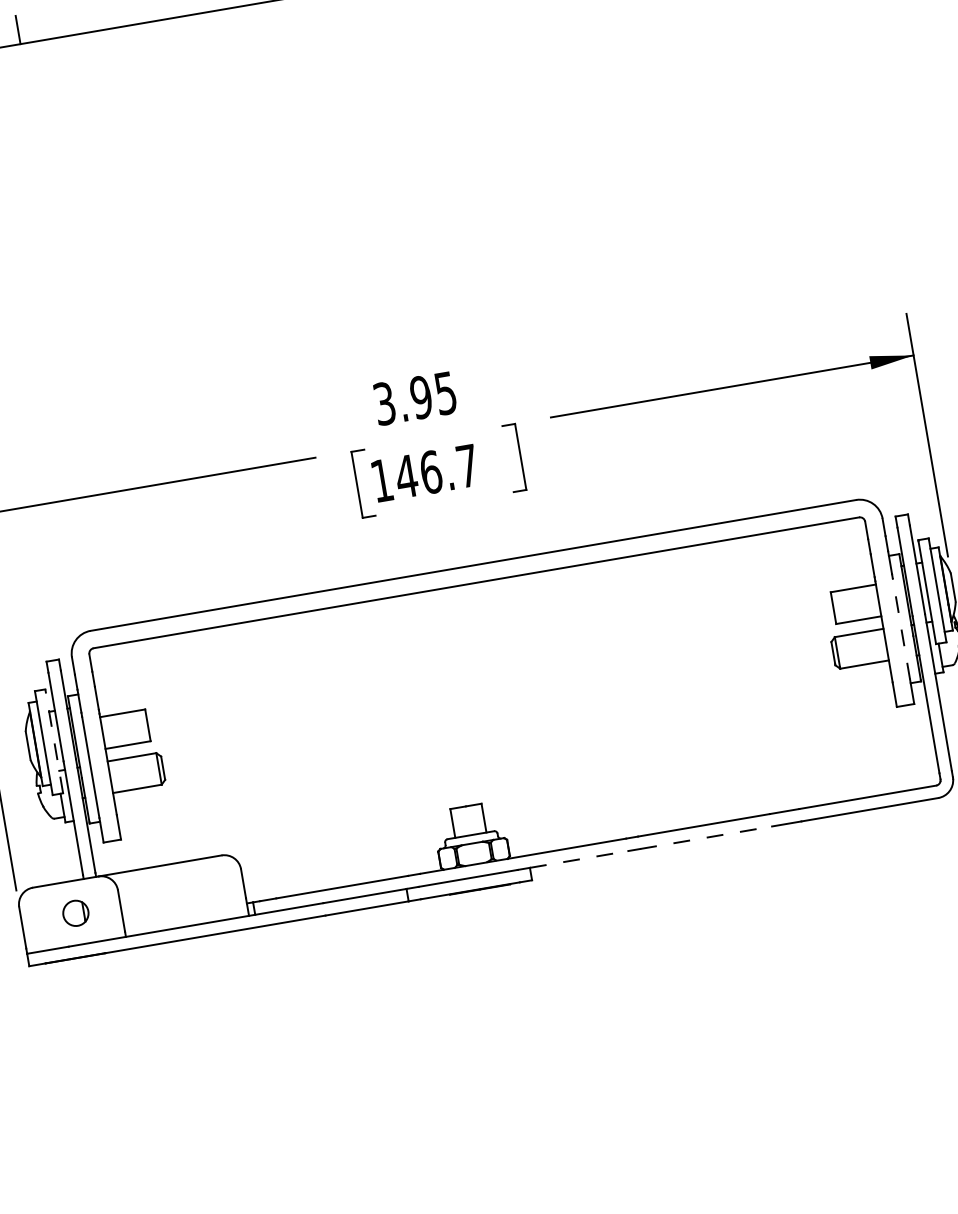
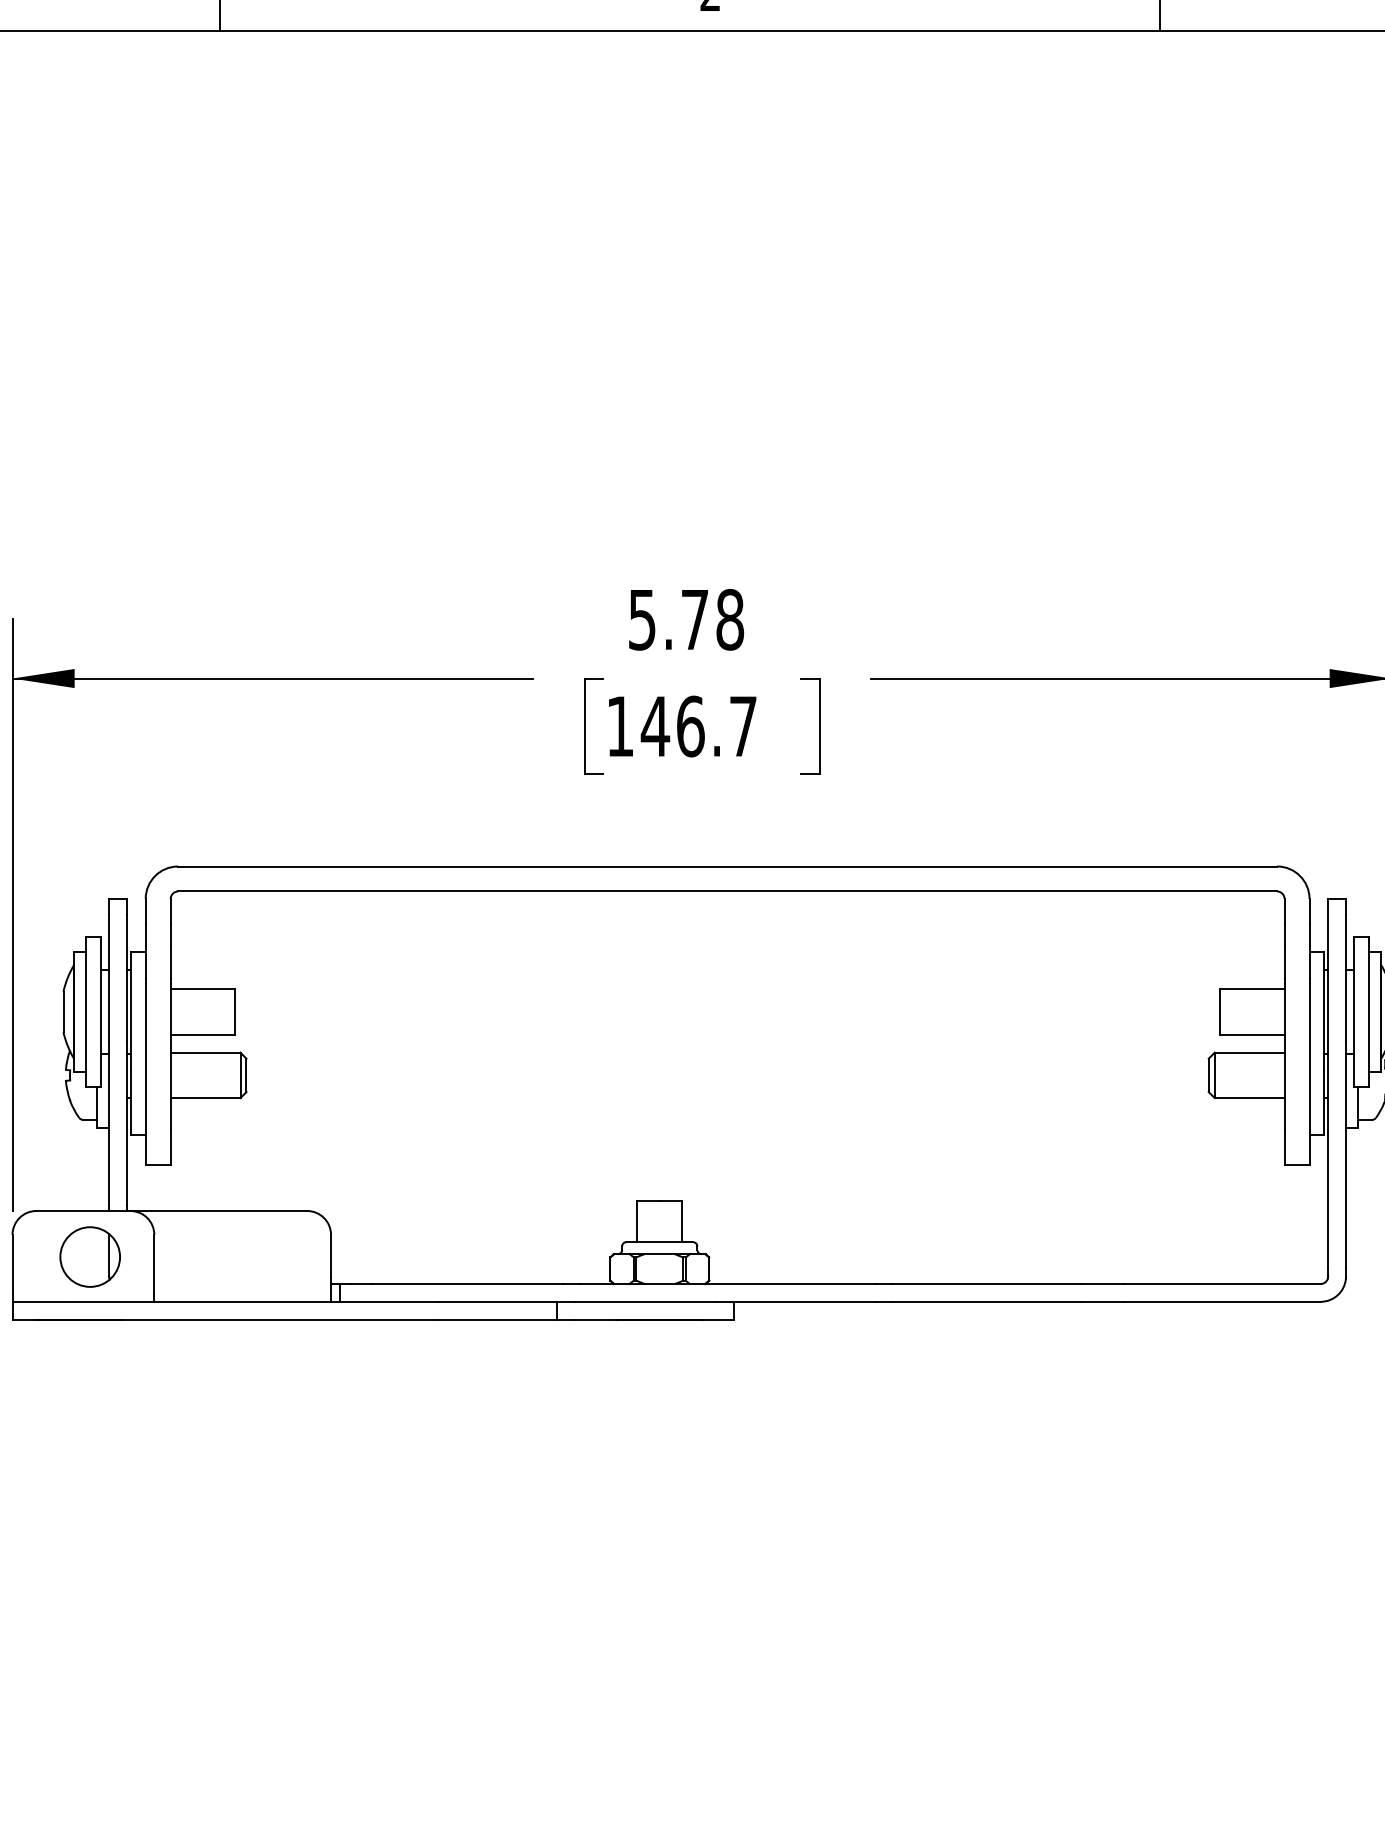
text: (415, 398) -> (686, 619), 3.95 -> 5.78
line: (901, 629) -> (1309, 1057), dashed -> solid
line: (53, 741) -> (100, 1011), dashed -> solid
line: (706, 837) -> (987, 1301), dashed -> solid
line: (579, 859) -> (805, 1301), dashed -> solid
part: (75, 913) -> (89, 1256), size x1.67

